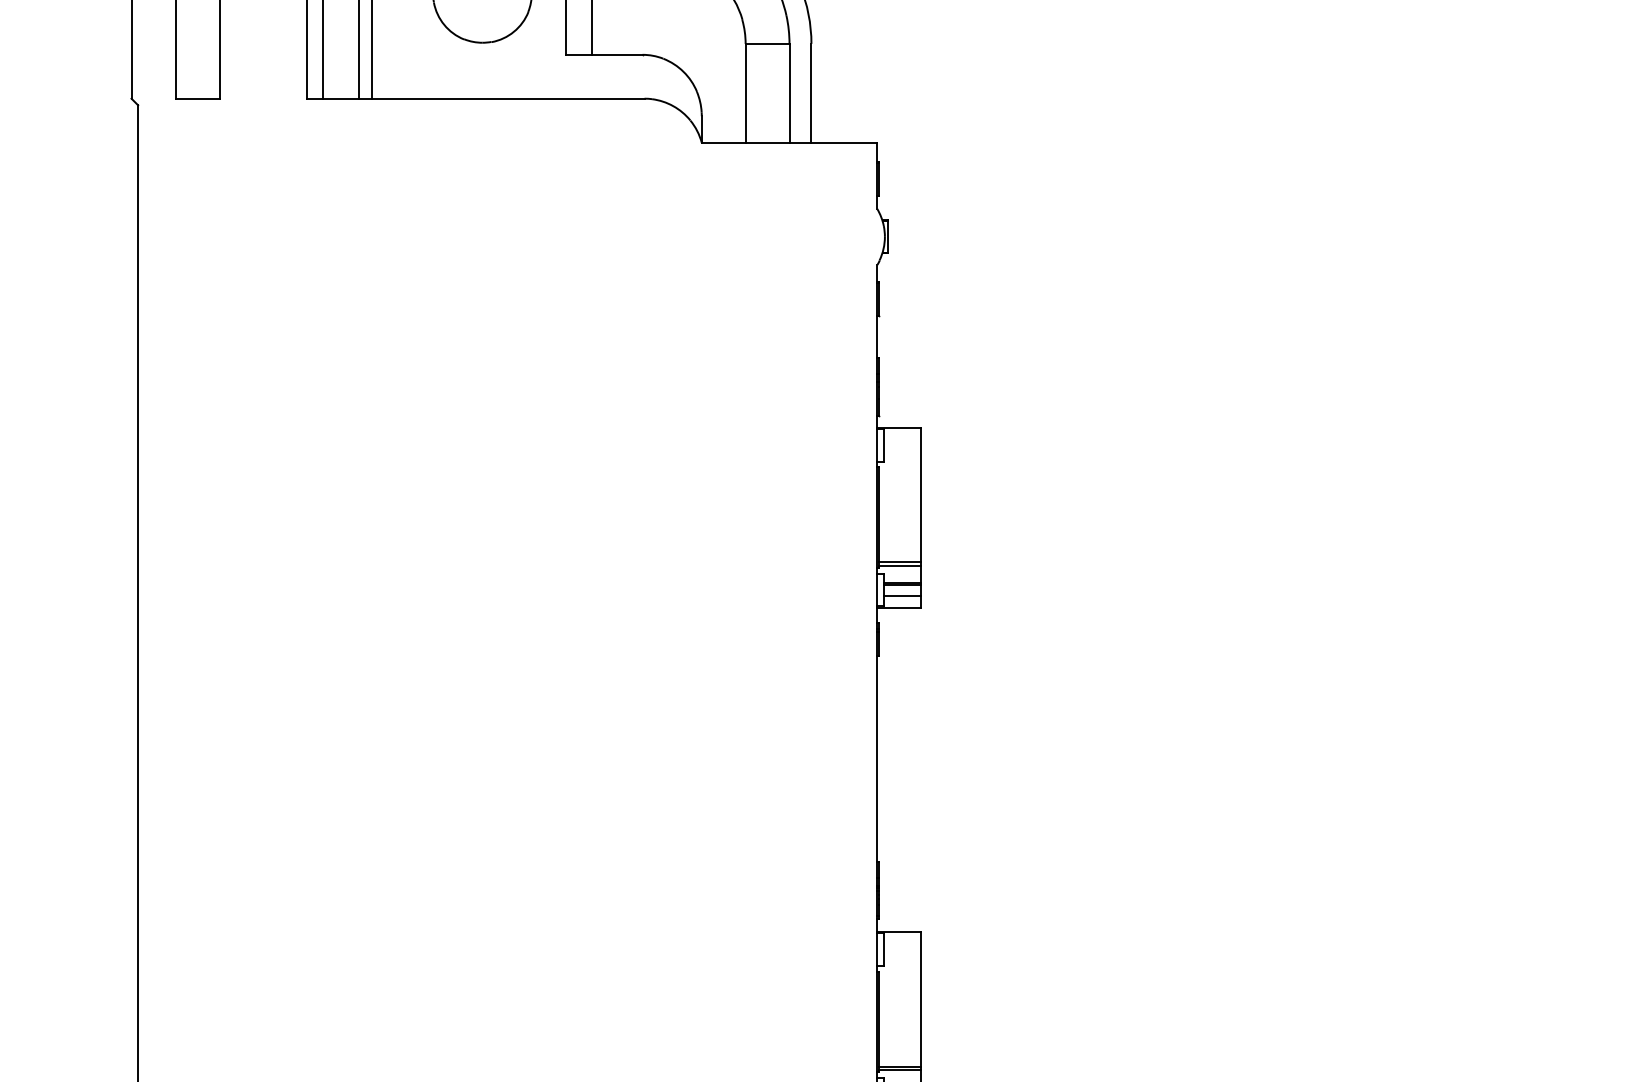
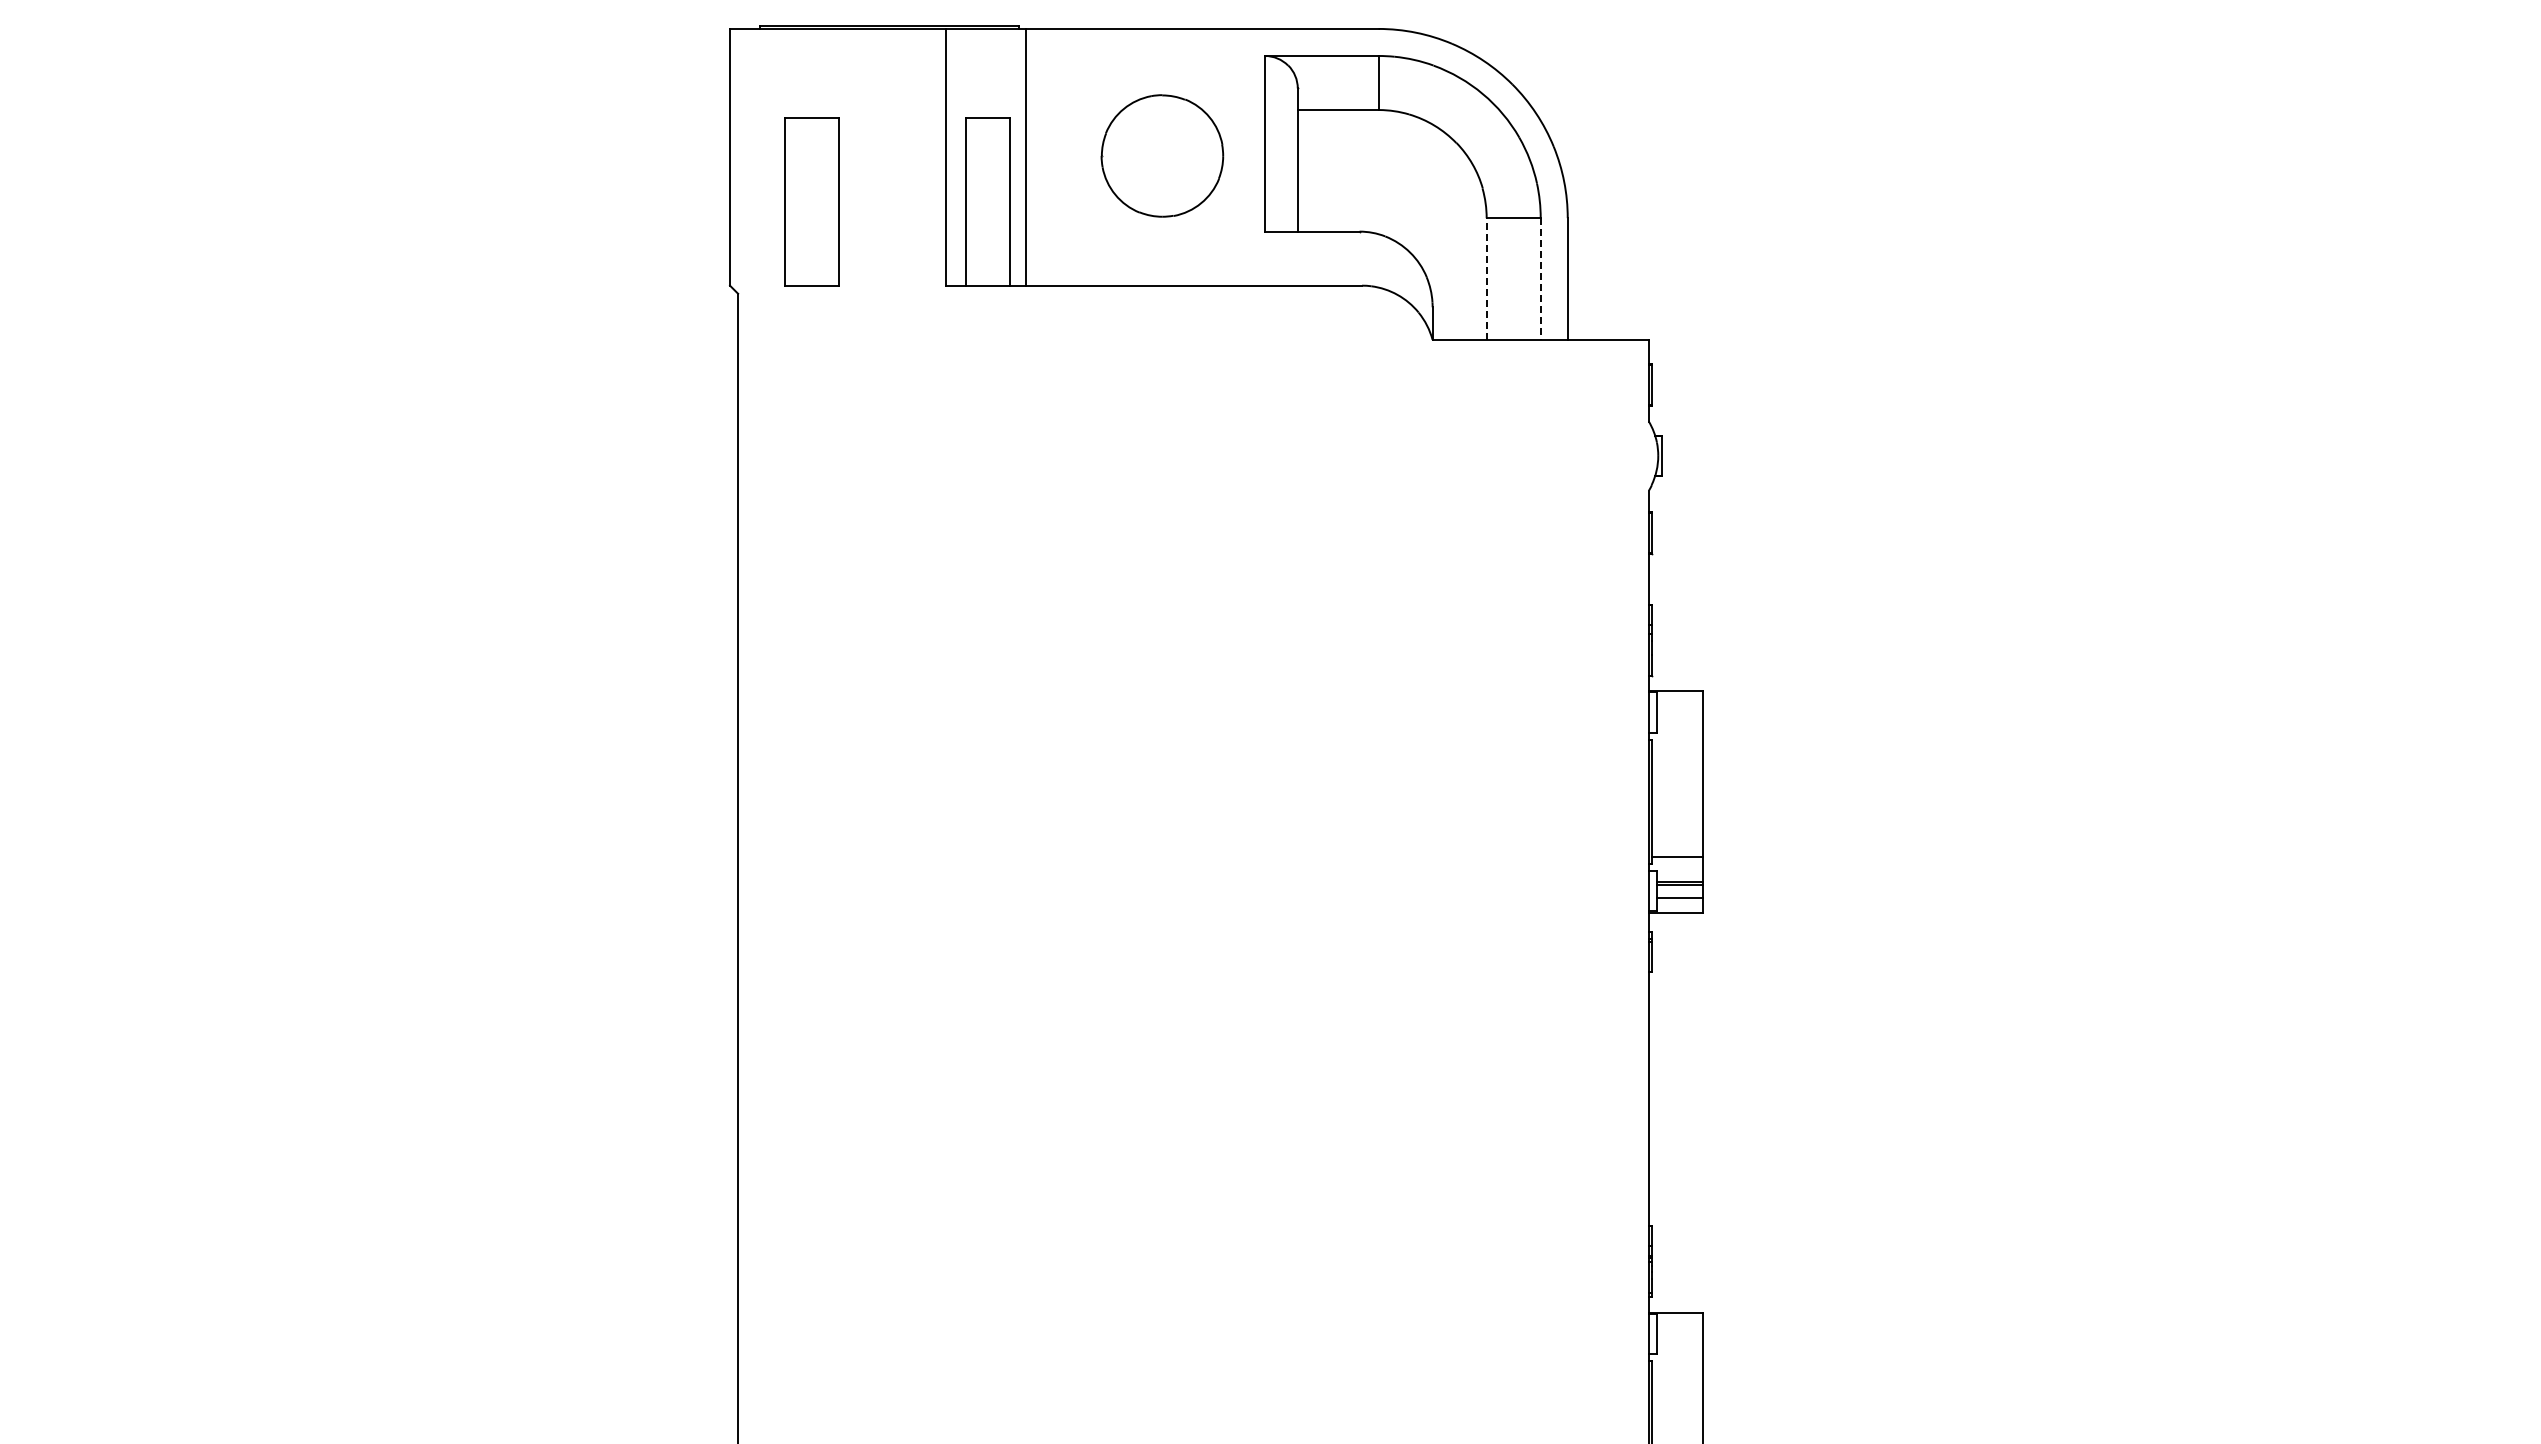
line: (745, 92) -> (1486, 278), solid -> dashed
line: (789, 92) -> (1540, 278), solid -> dashed
line: (899, 566) -> (1676, 861), removed

